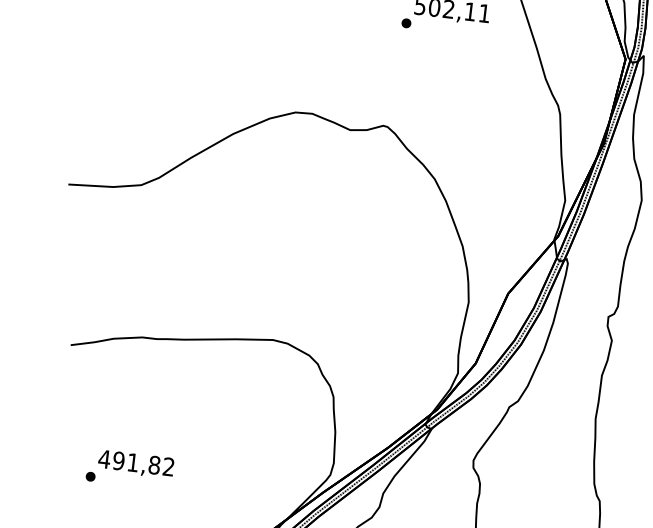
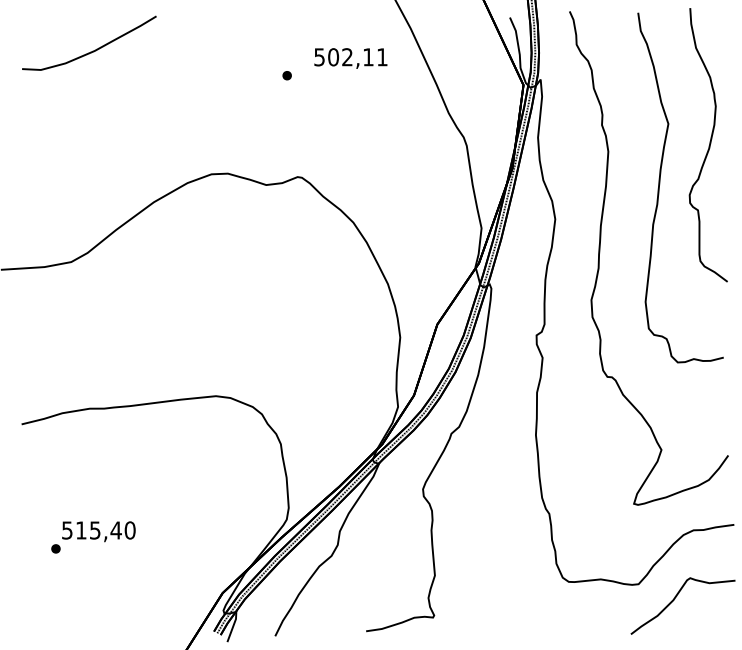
part: (405, 23) -> (286, 75), moved
text: (136, 463) -> (98, 530), 491,82 -> 515,40

